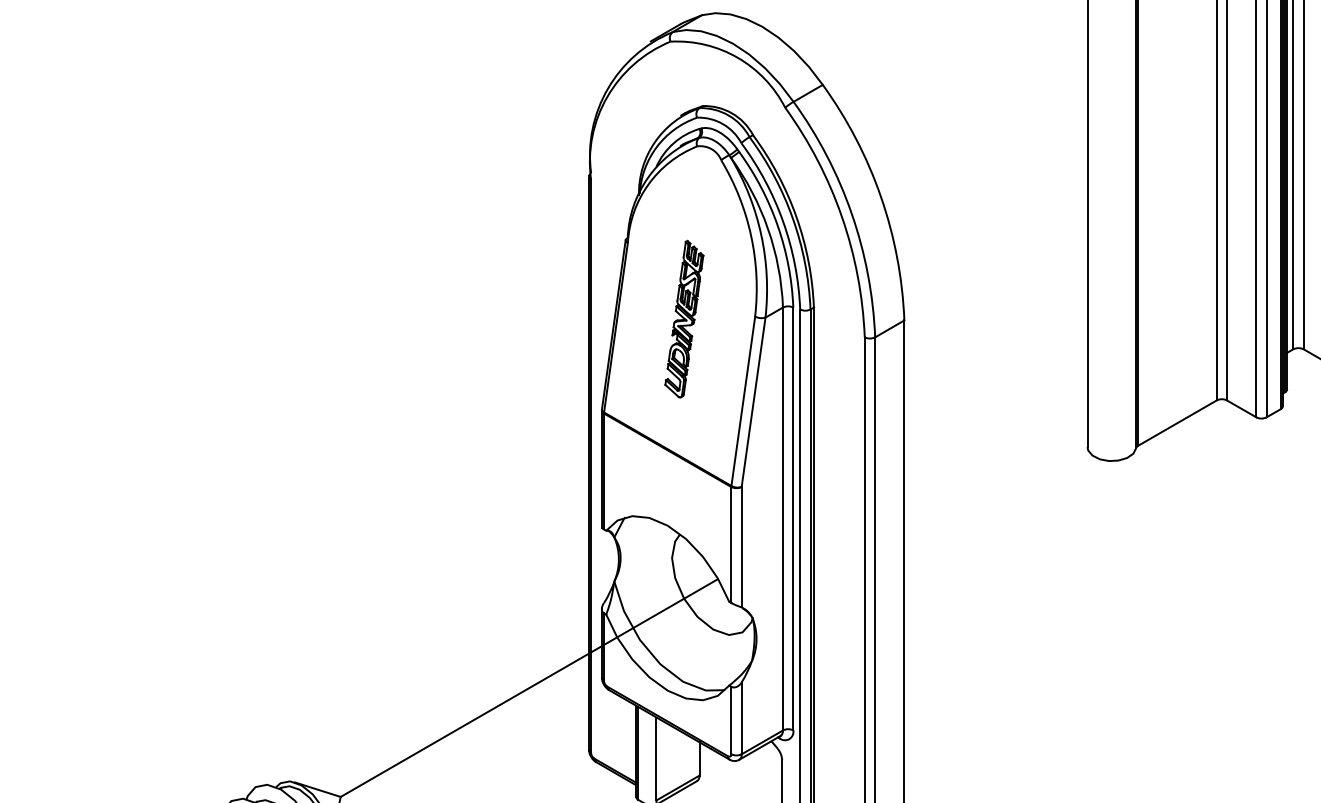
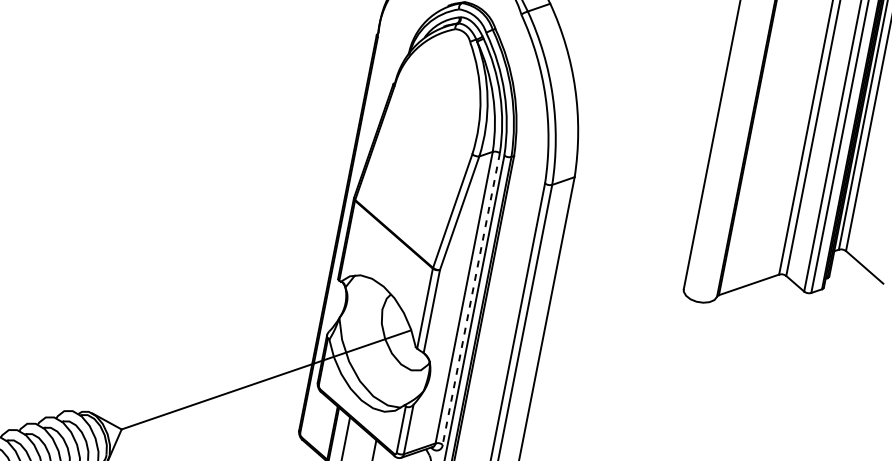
part: (684, 318) -> (423, 146), removed
line: (793, 519) -> (471, 299), solid -> dashed

